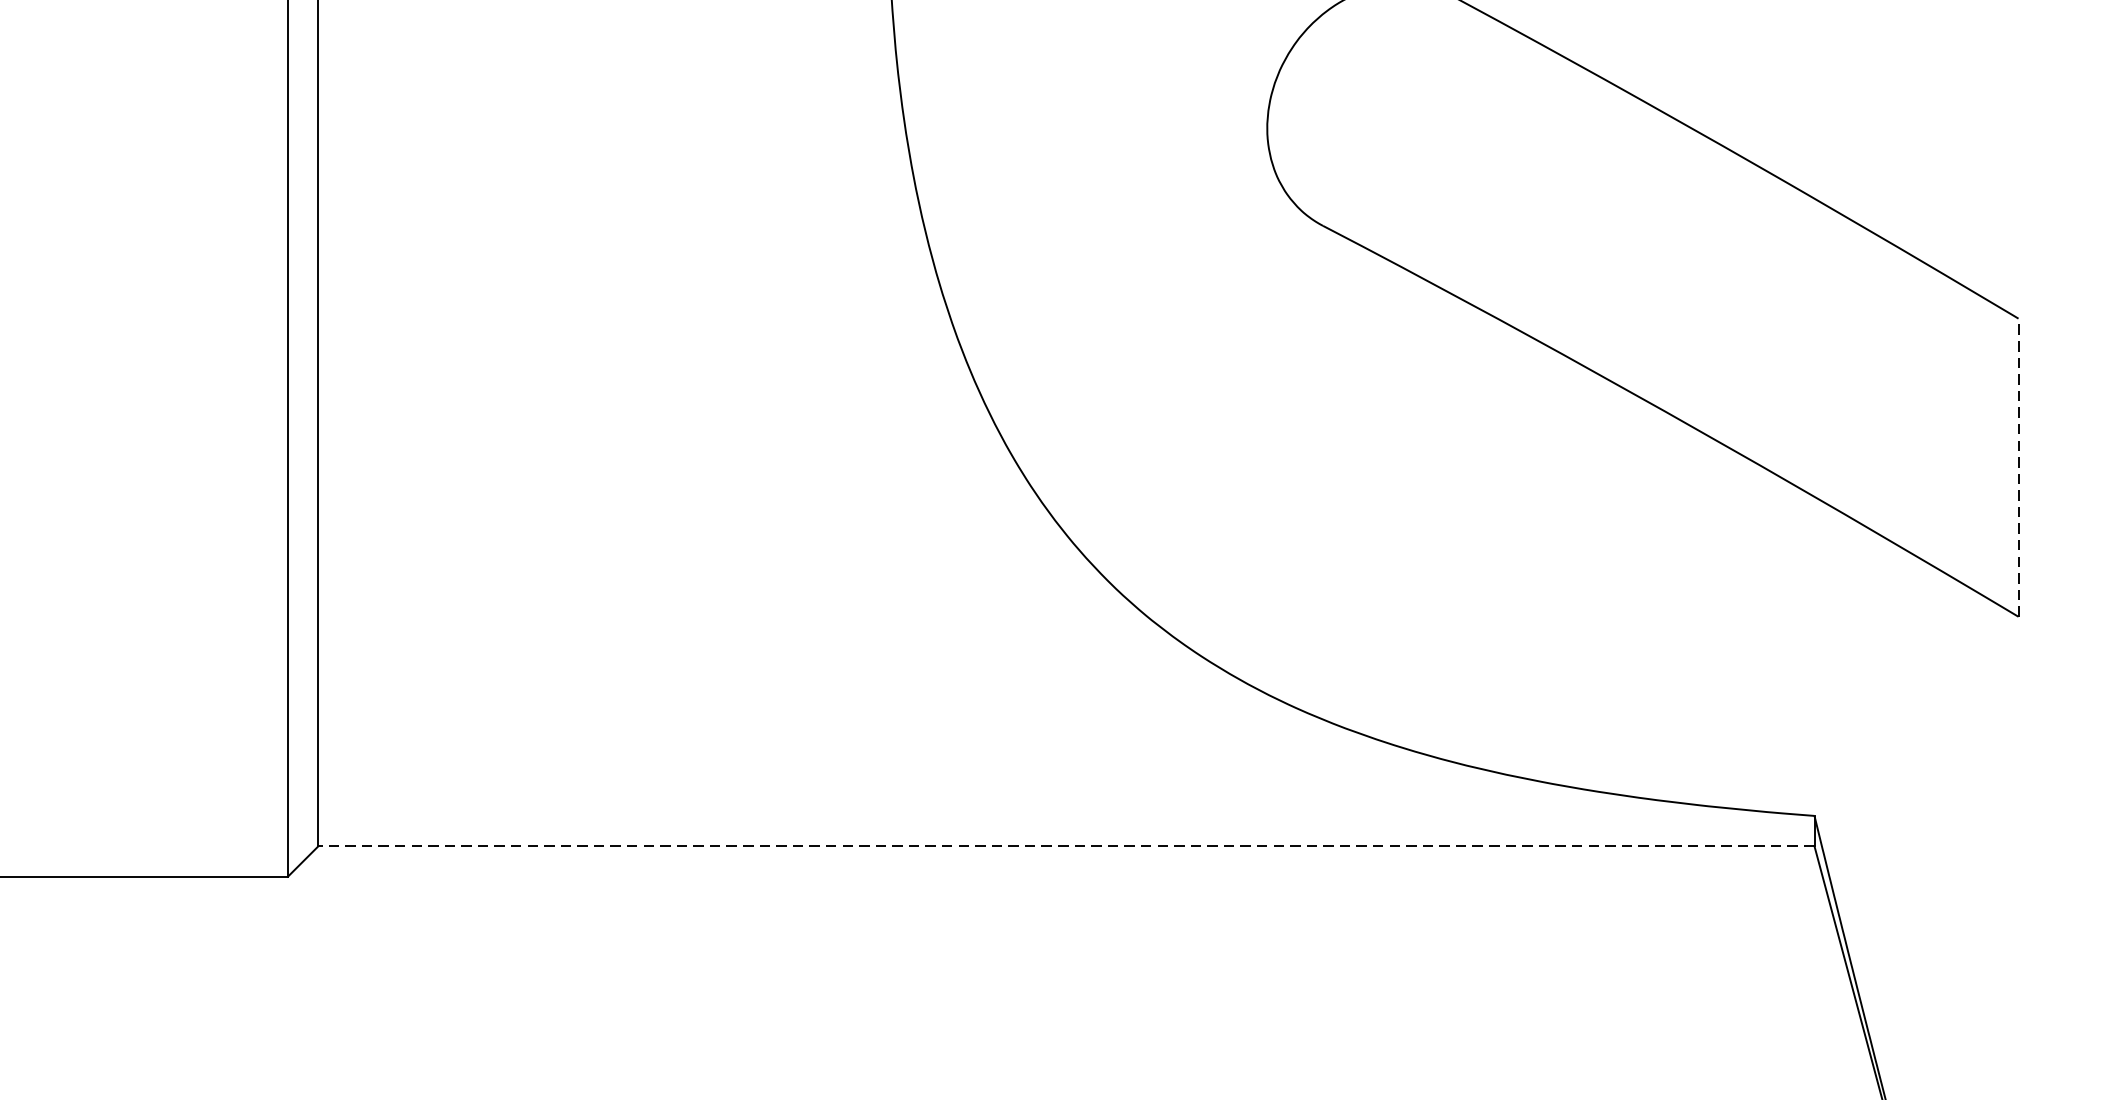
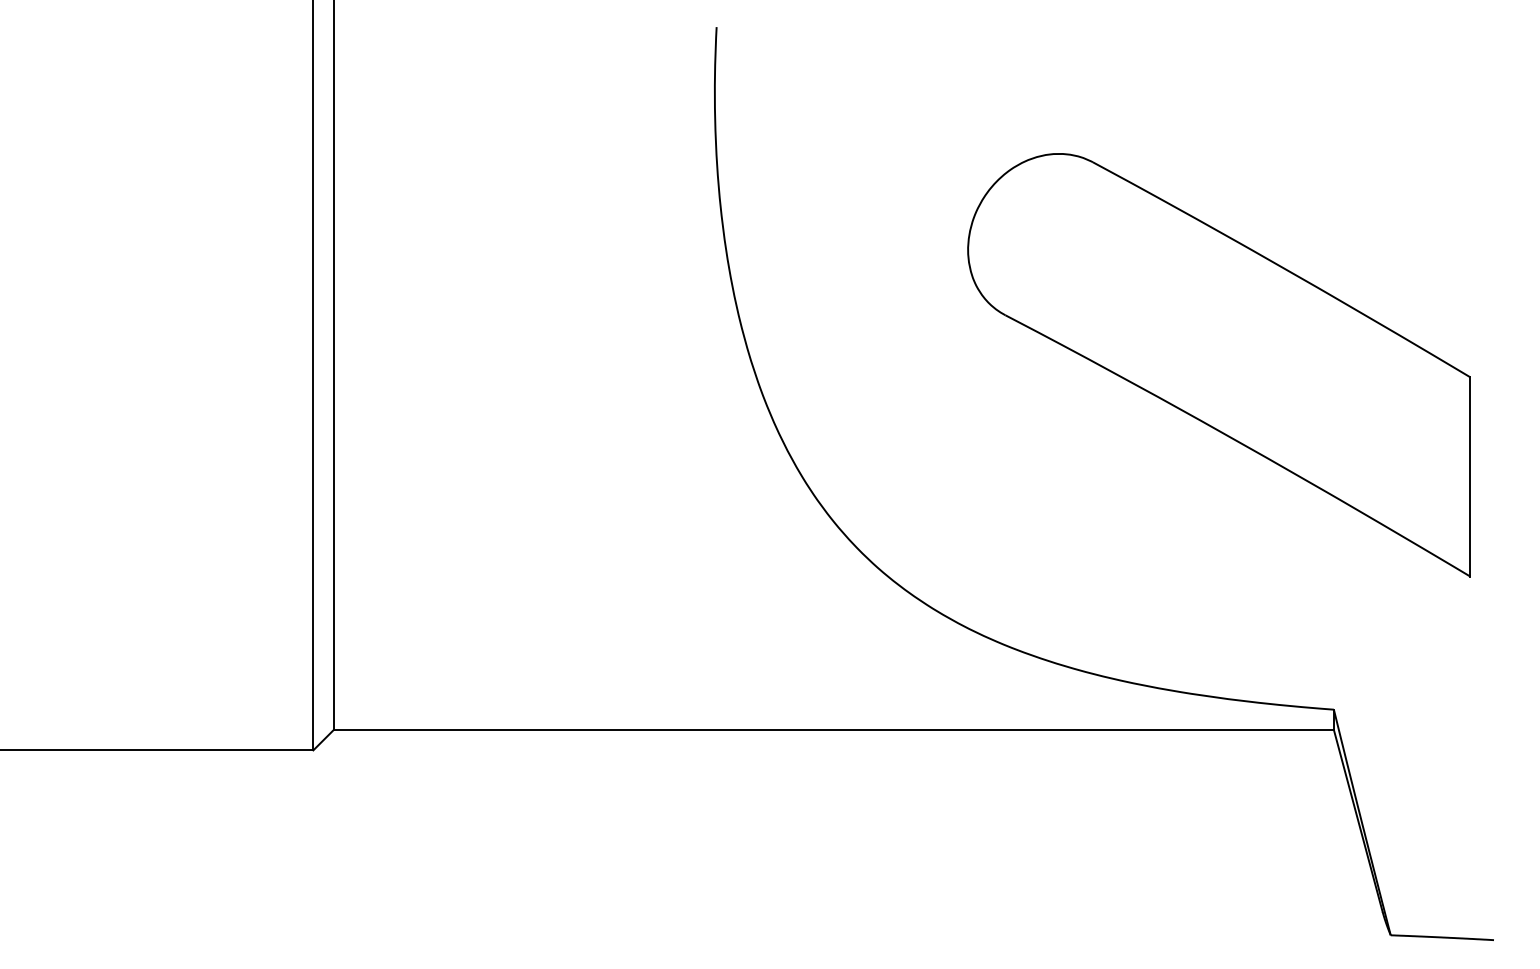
line: (2018, 467) -> (1470, 476), dashed -> solid
line: (1065, 845) -> (833, 729), dashed -> solid

